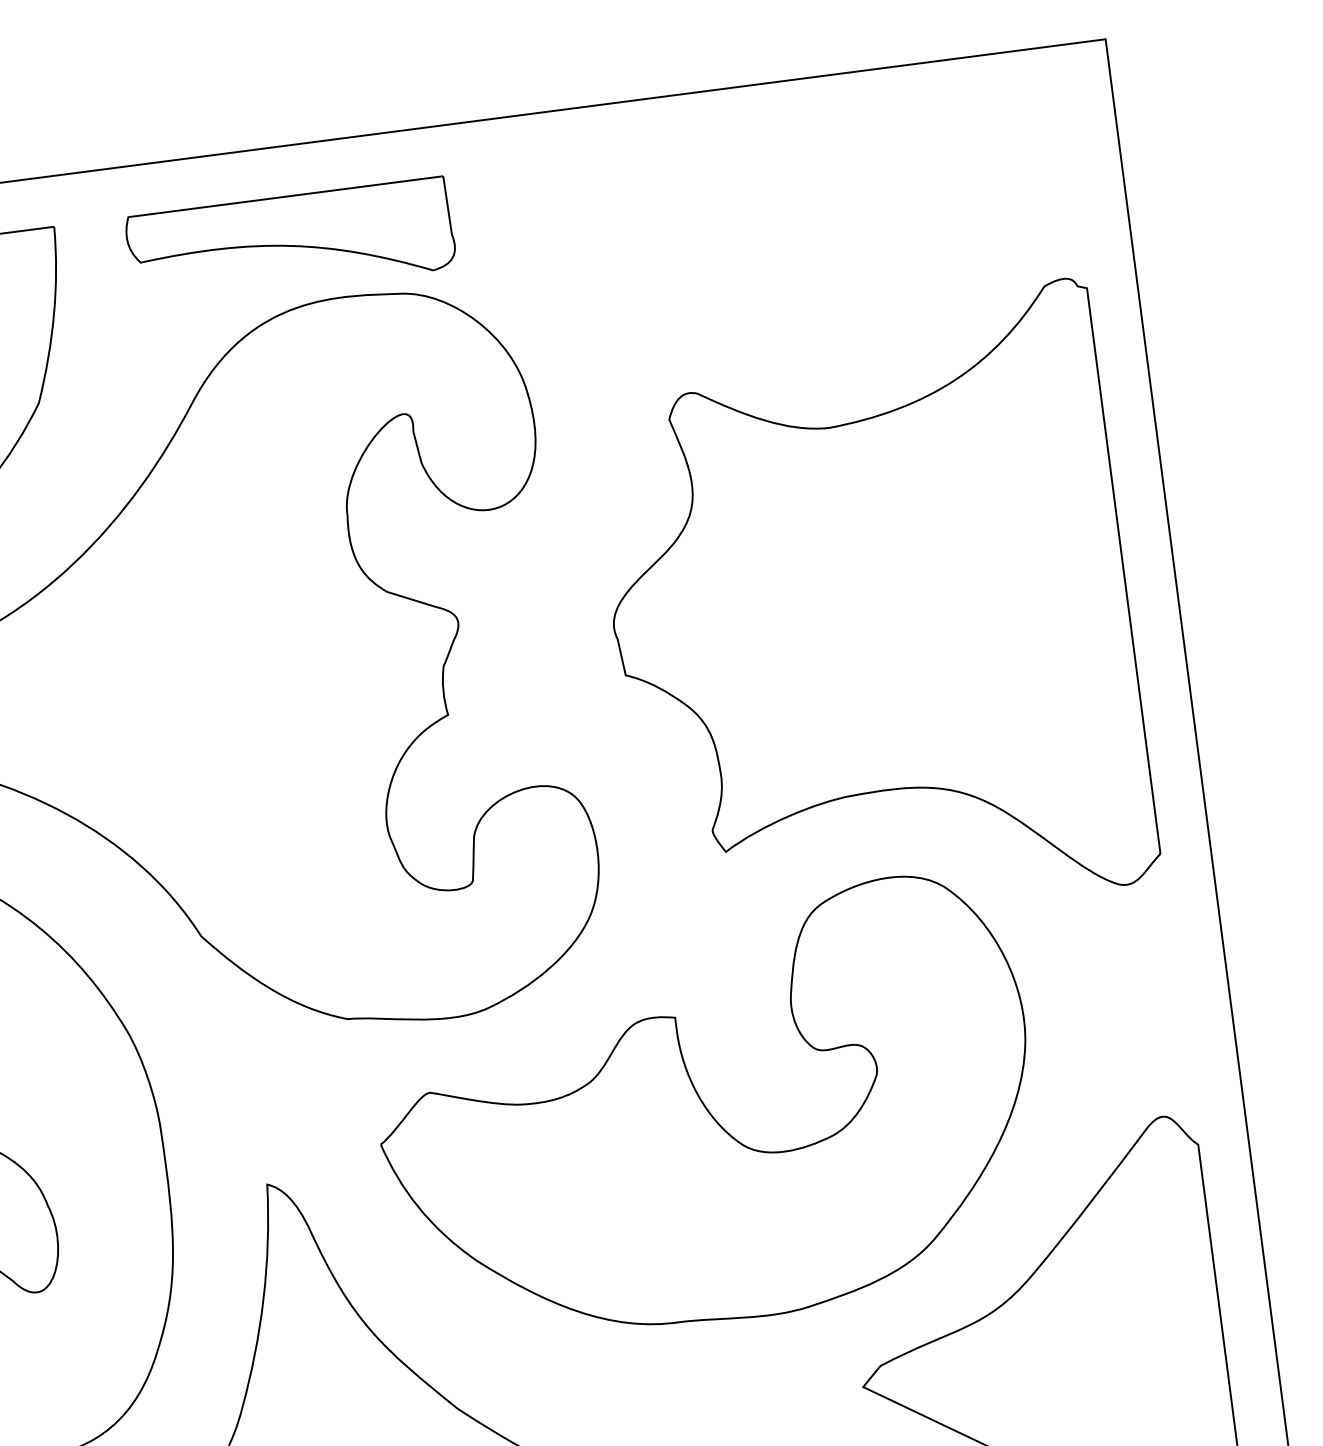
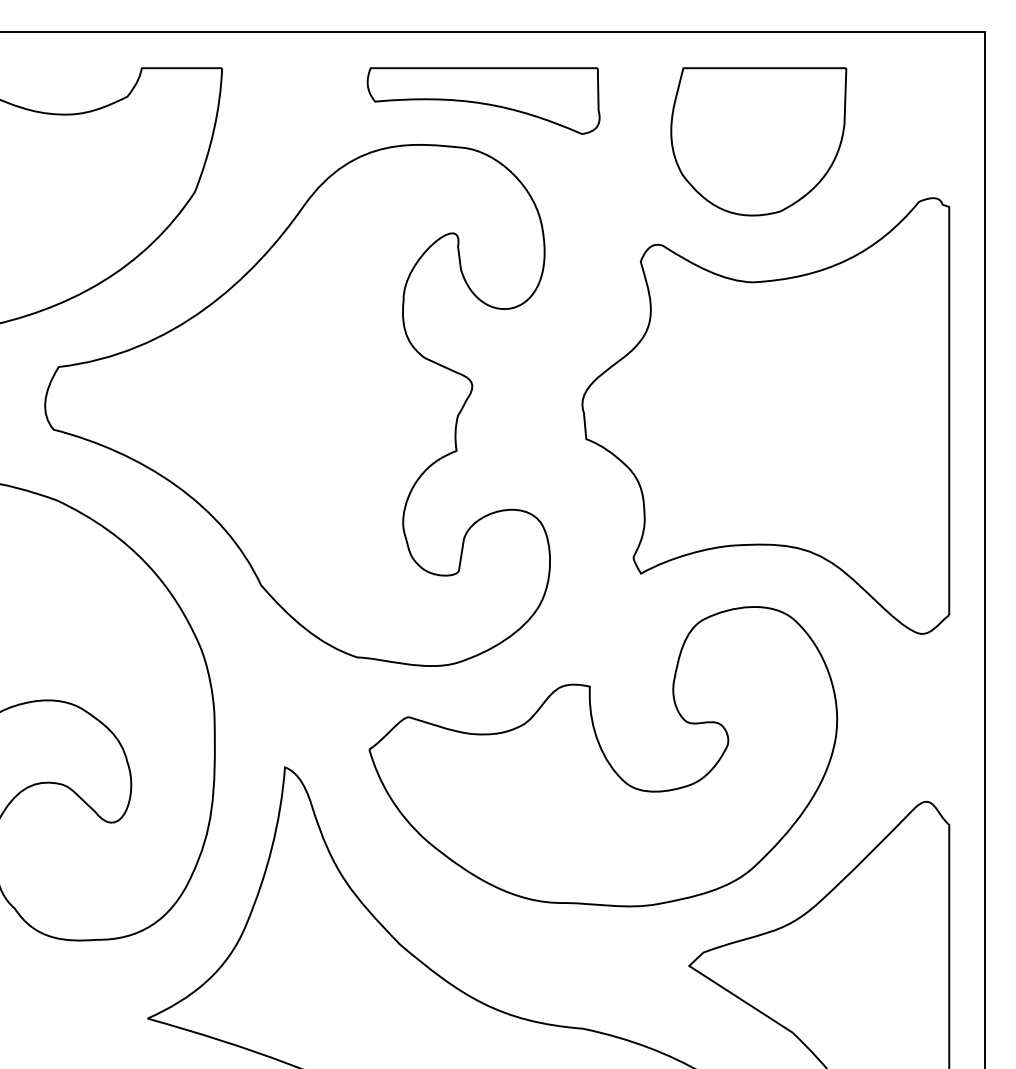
part: (810, 231) -> (758, 141), added
part: (290, 241) -> (483, 100), moved

